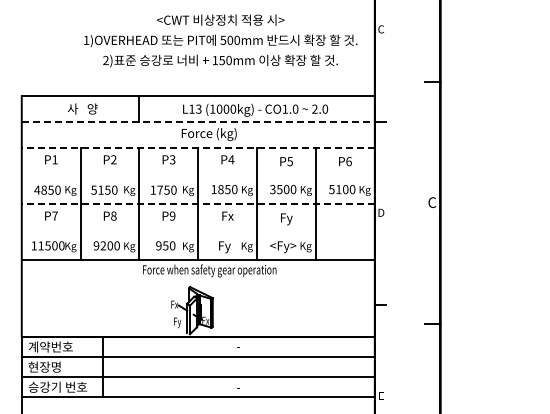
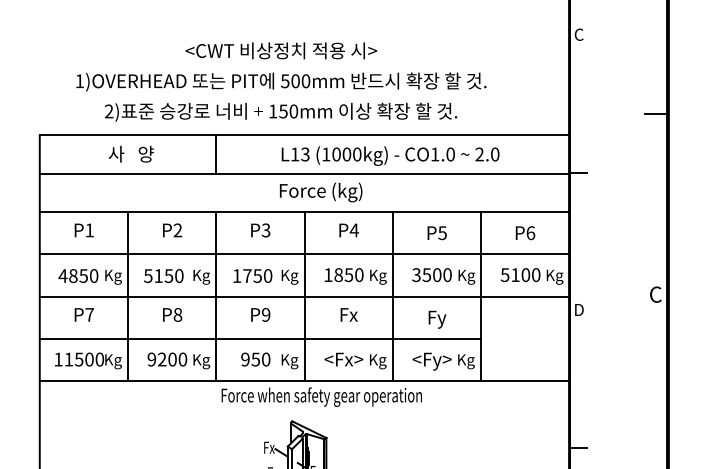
text: (220, 40) -> (280, 81), moved
line: (198, 121) -> (304, 172), dashed -> solid
line: (198, 147) -> (304, 211), dashed -> solid
line: (197, 175) -> (303, 253), added
line: (198, 203) -> (304, 295), dashed -> solid
line: (168, 232) -> (259, 339), added
text: (224, 247) -> (343, 361), Fy -> <Fx>

